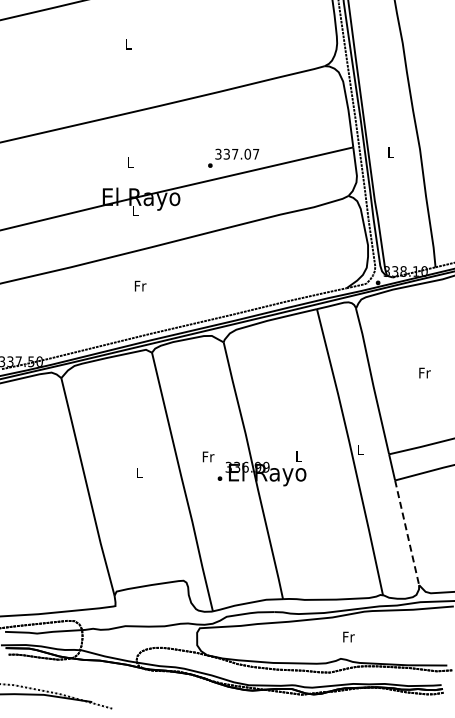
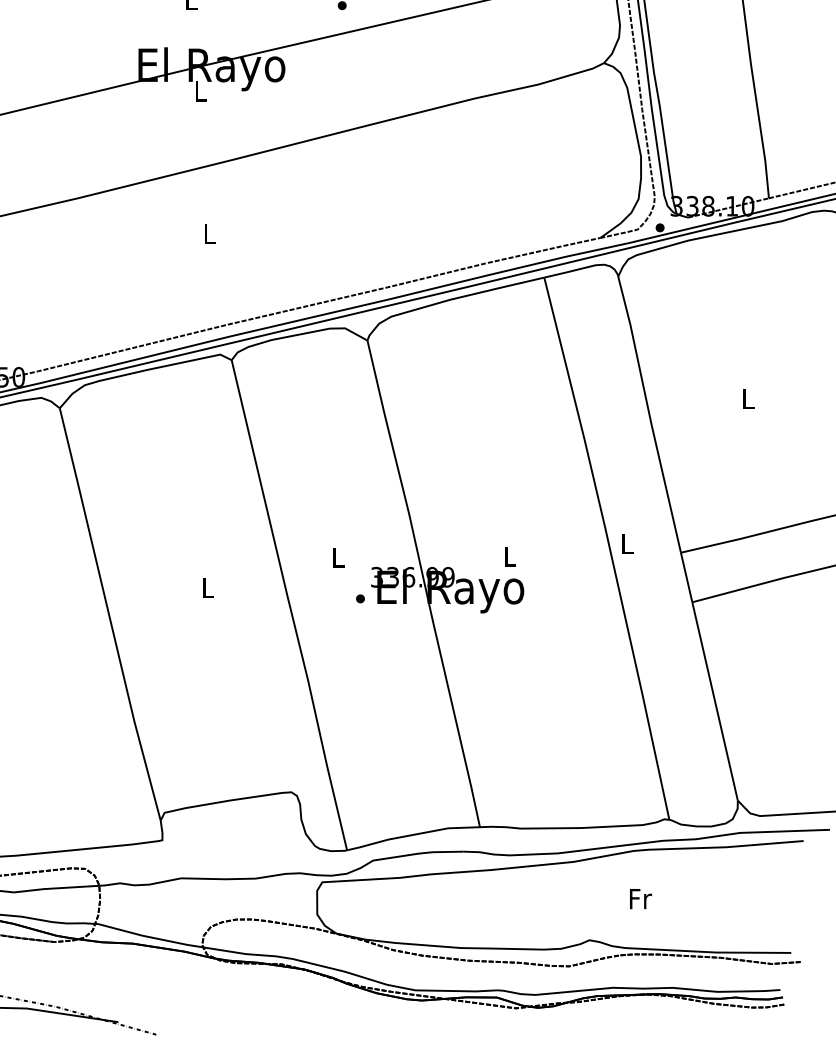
text: (140, 285) -> (209, 232), Fr -> L
text: (424, 372) -> (748, 397), Fr -> L
text: (208, 456) -> (338, 556), Fr -> L
line: (407, 532) -> (715, 700), dashed -> solid
text: (348, 636) -> (639, 897), moved

